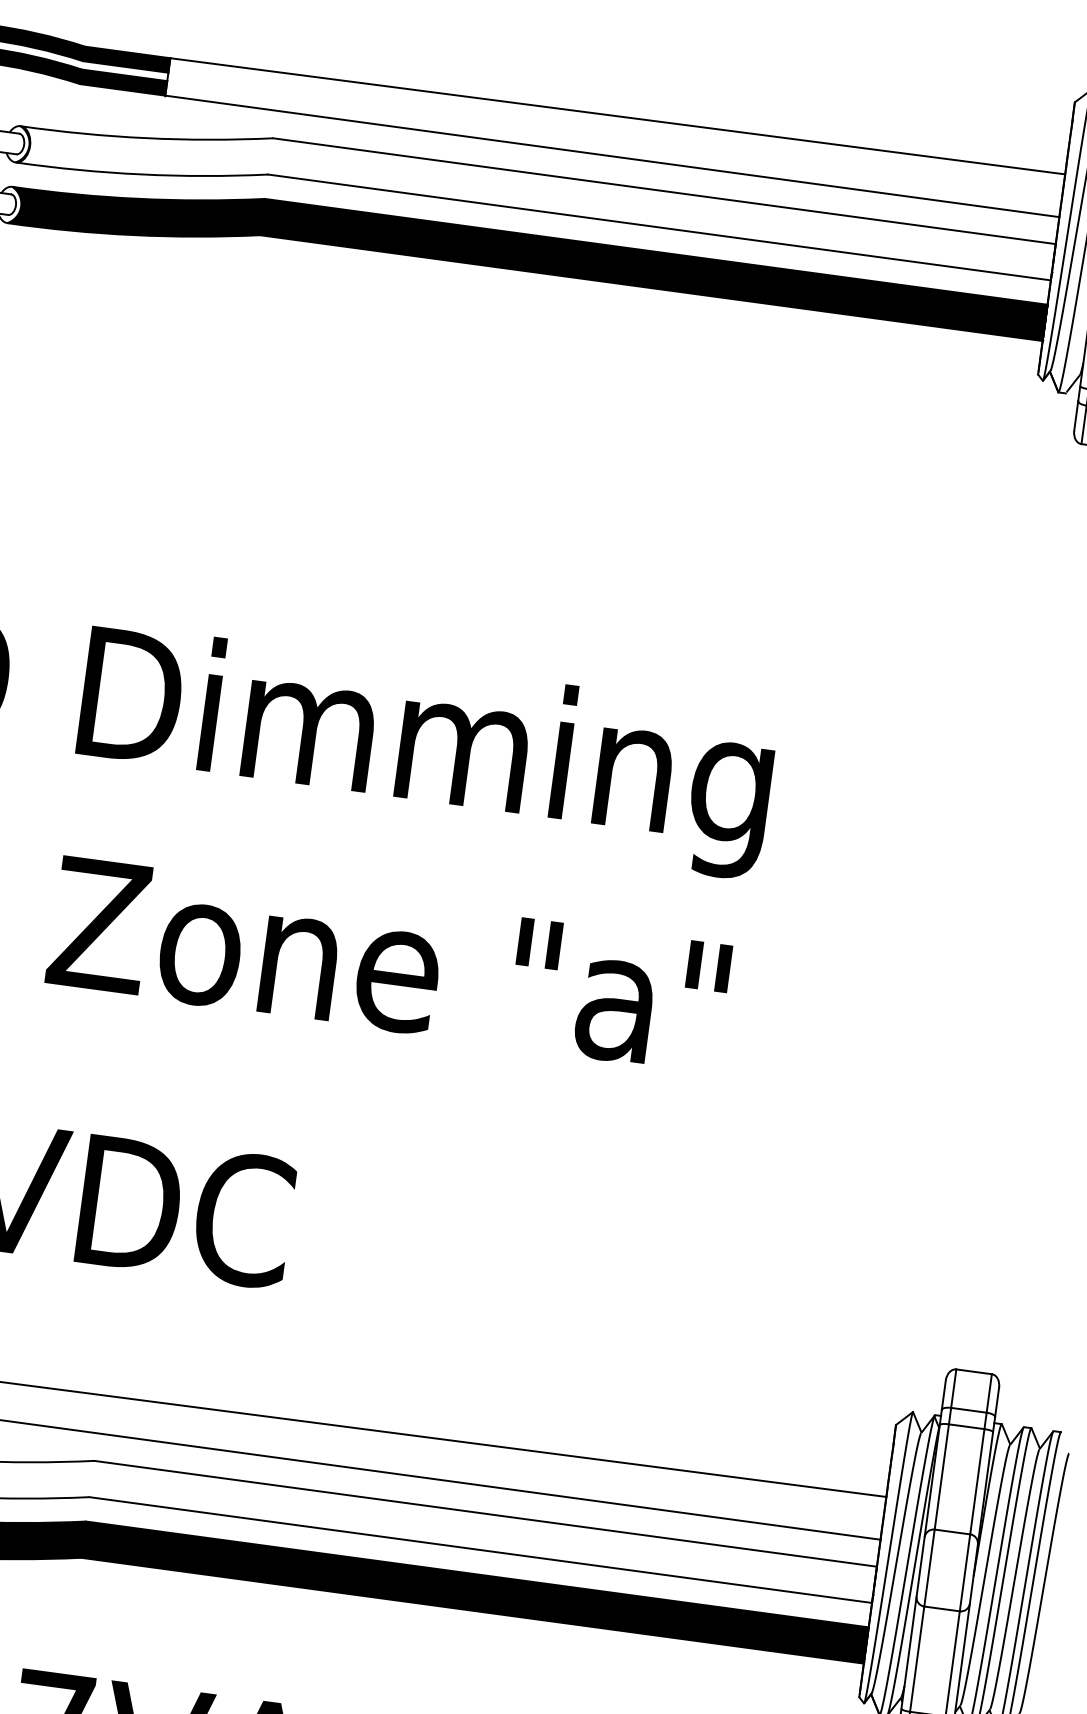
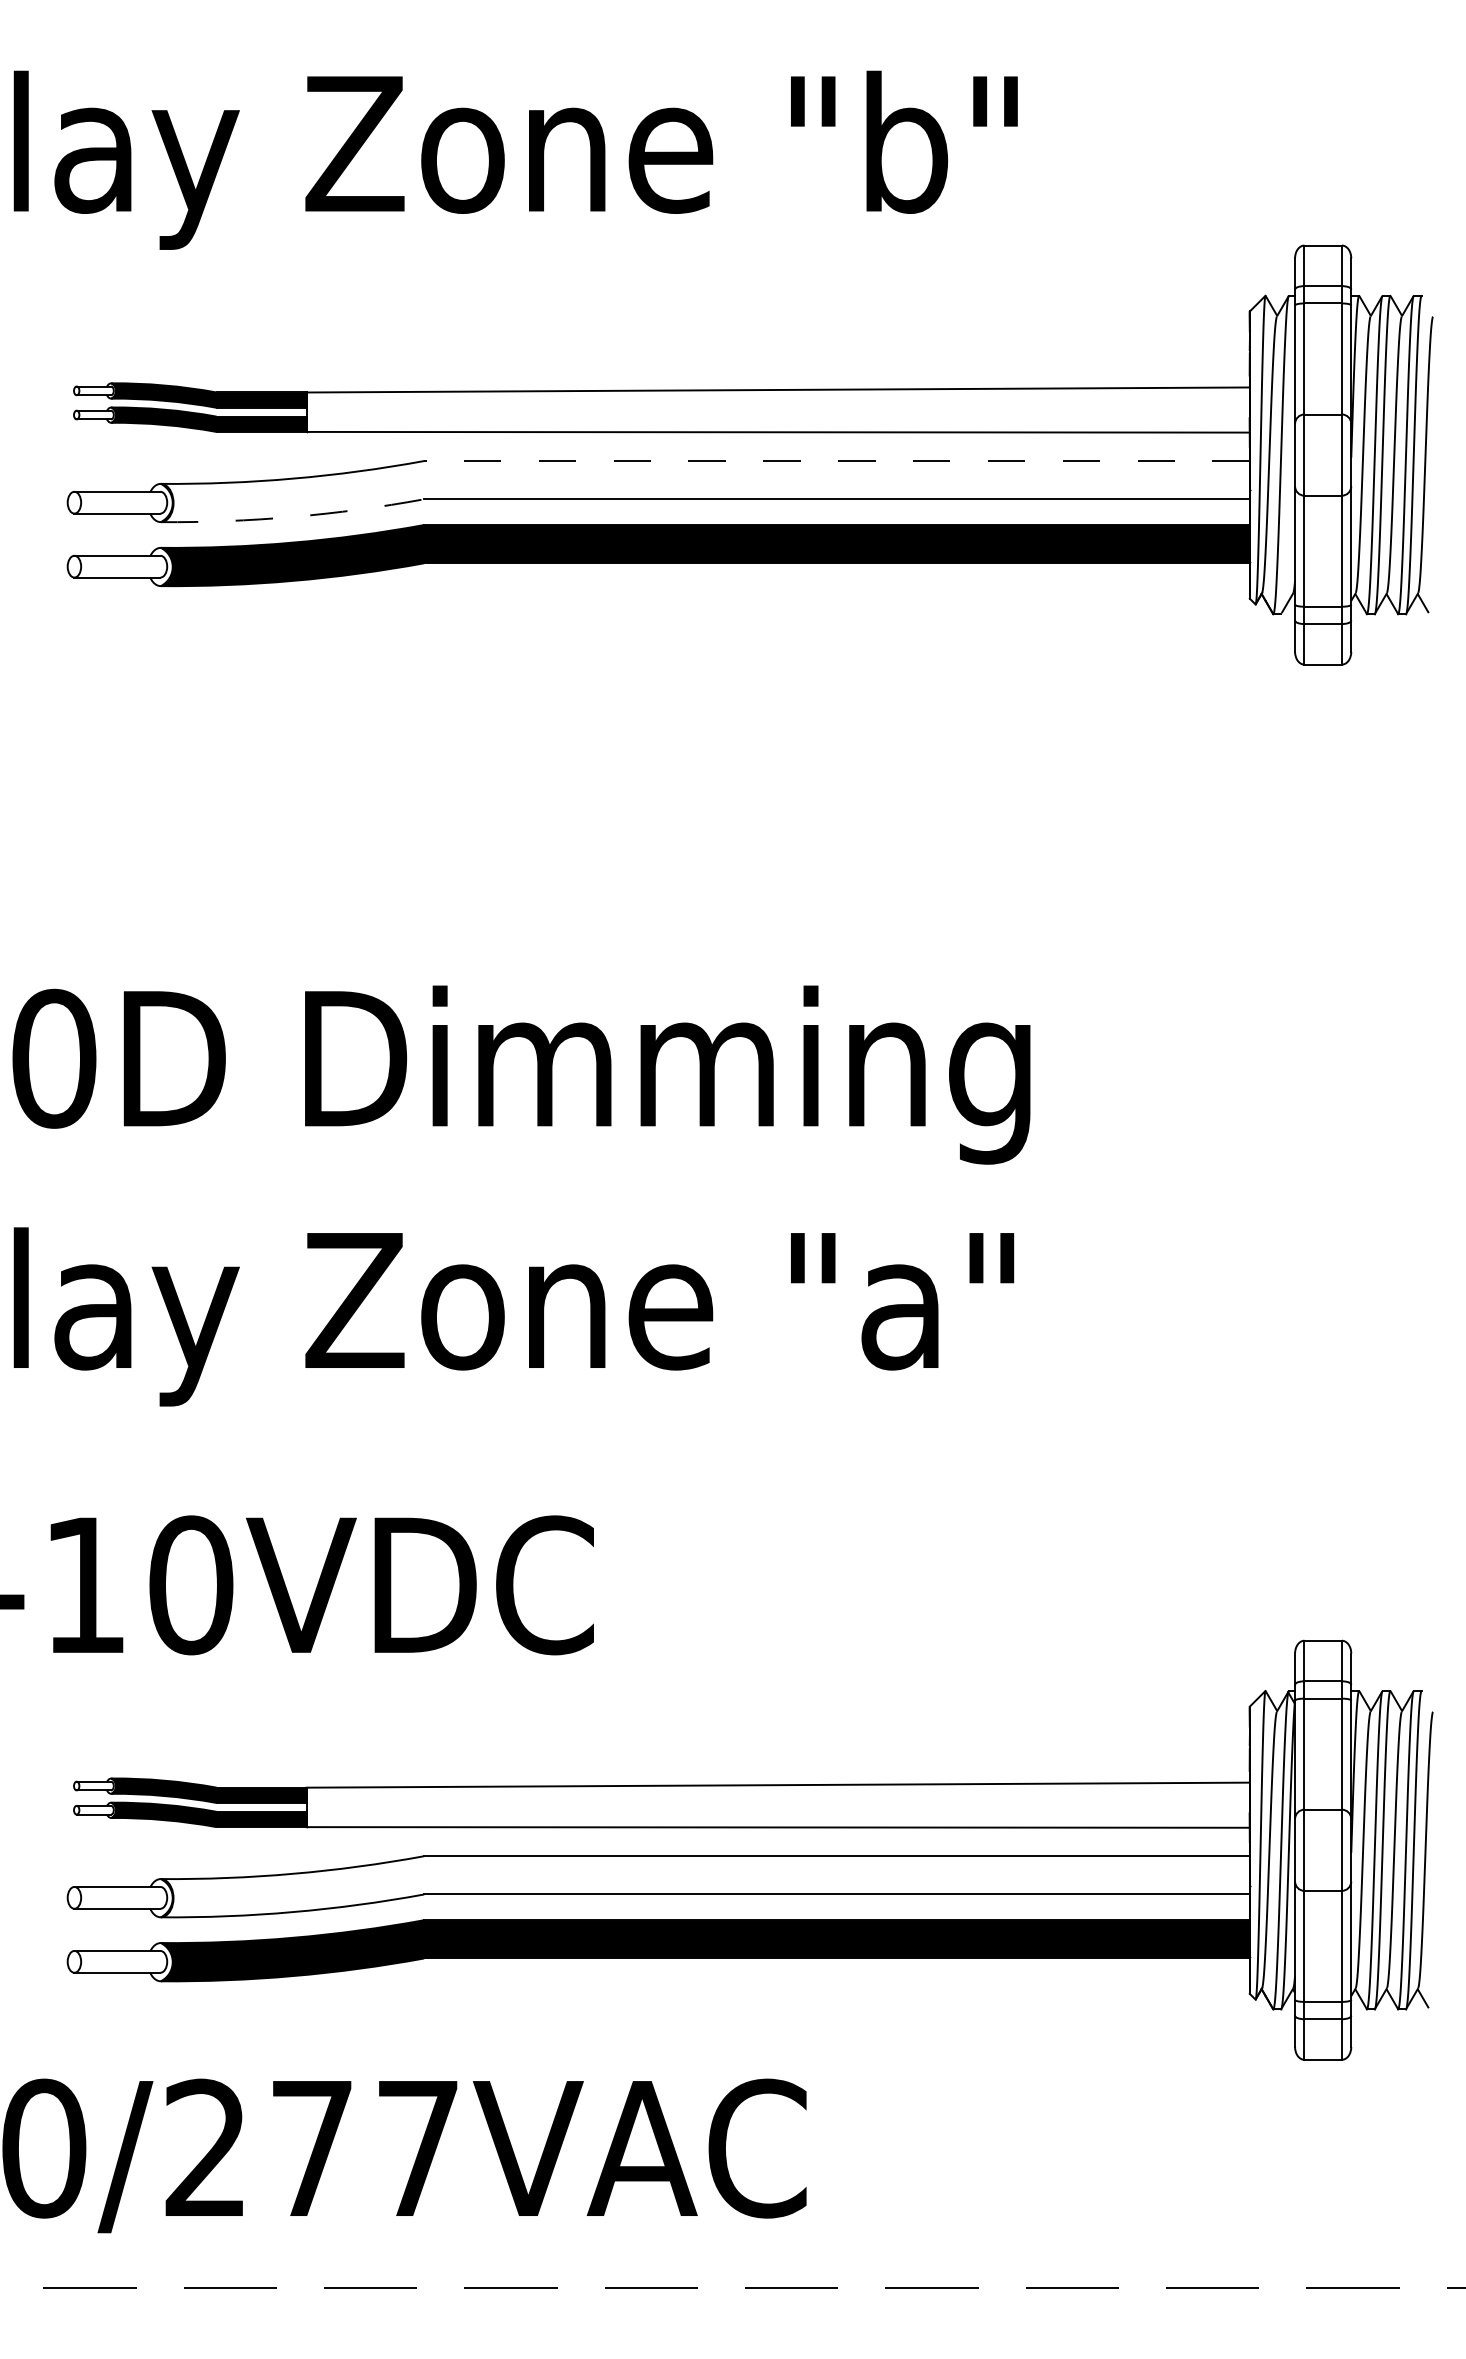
arc: (142, 174) -> (293, 516), solid -> dashed
line: (664, 191) -> (837, 461), solid -> dashed

